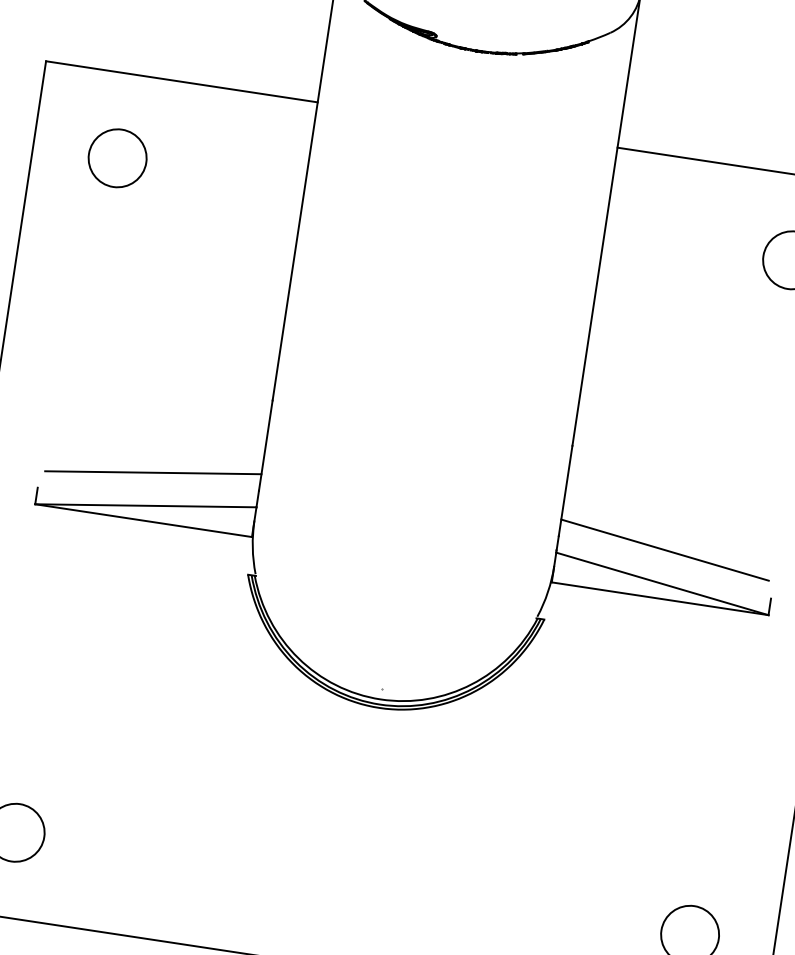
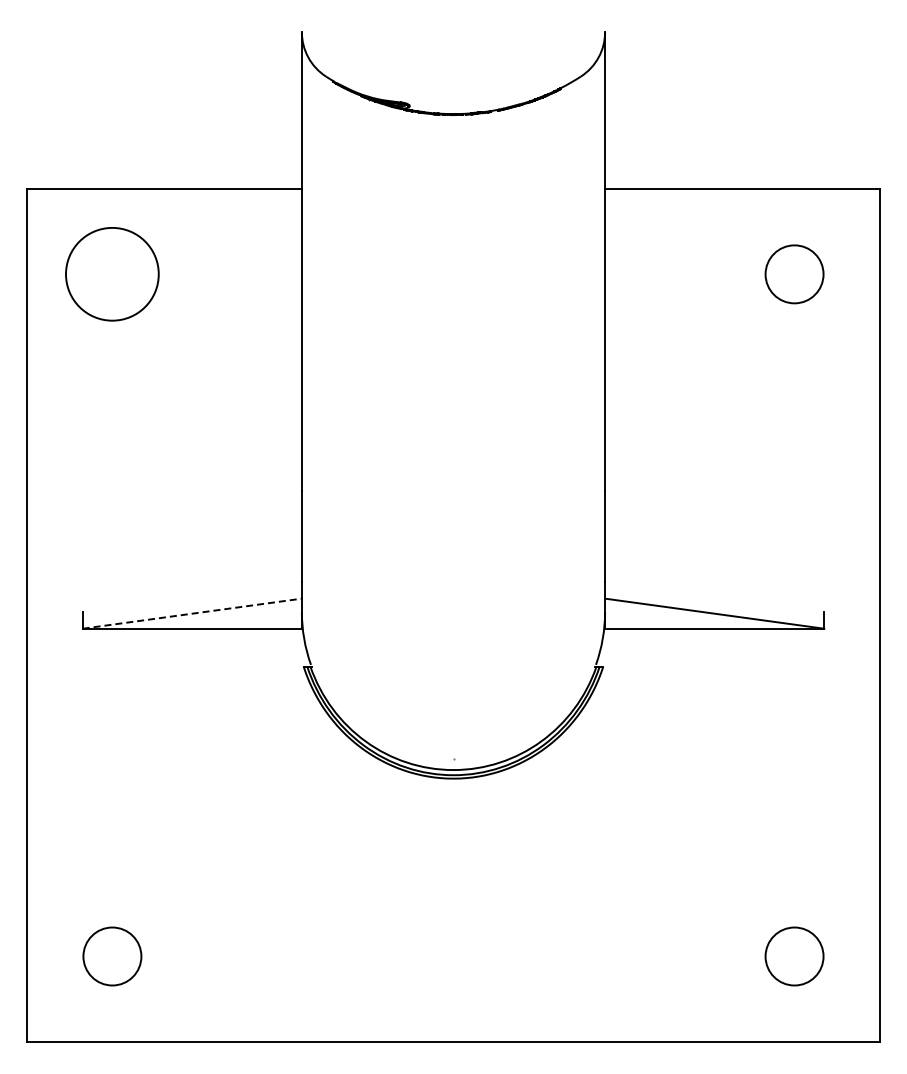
circle: (117, 158) -> (112, 274), size x1.6
line: (153, 472) -> (194, 579), removed
line: (146, 505) -> (192, 613), solid -> dashed
line: (665, 549) -> (712, 579), removed

